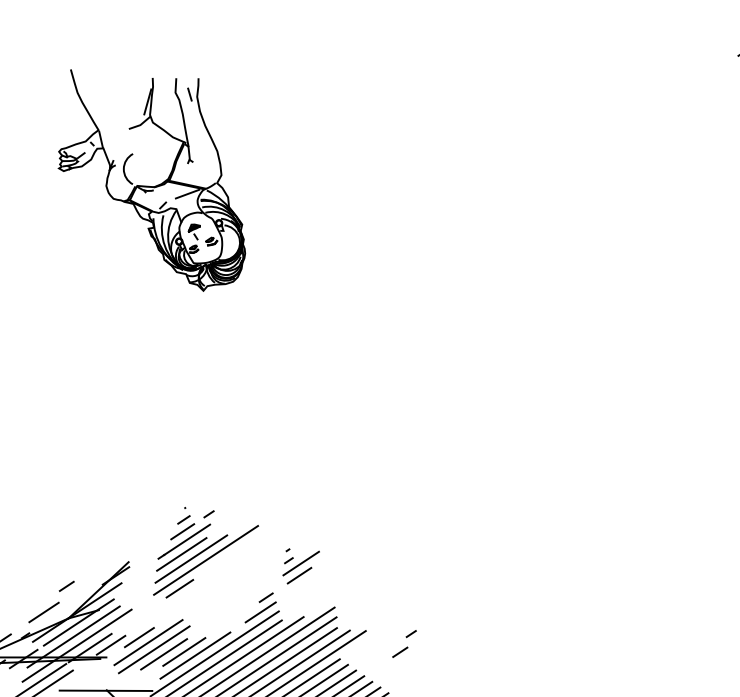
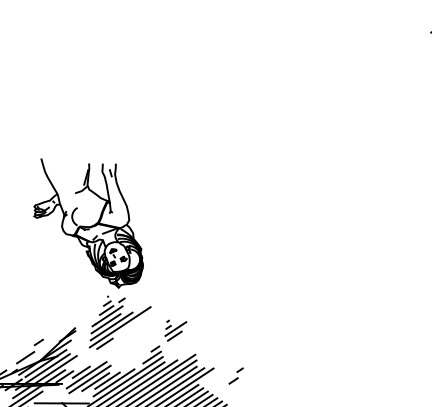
part: (151, 180) -> (88, 223), moved

